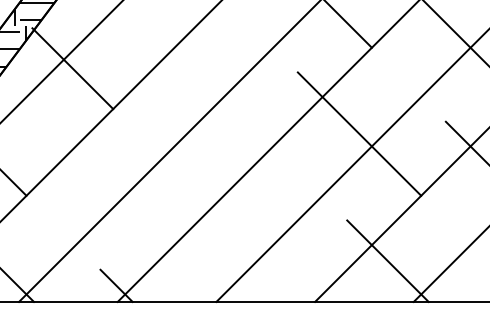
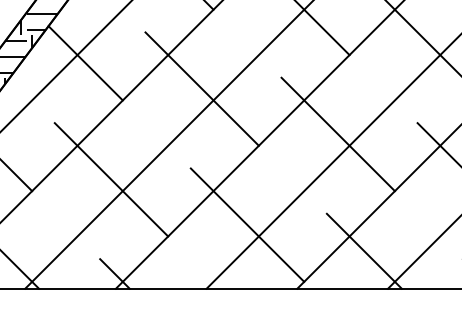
line: (72, 68) -> (85, 63), moved
line: (210, 84) -> (201, 88), added
line: (112, 183) -> (111, 179), added
line: (260, 232) -> (247, 224), added

